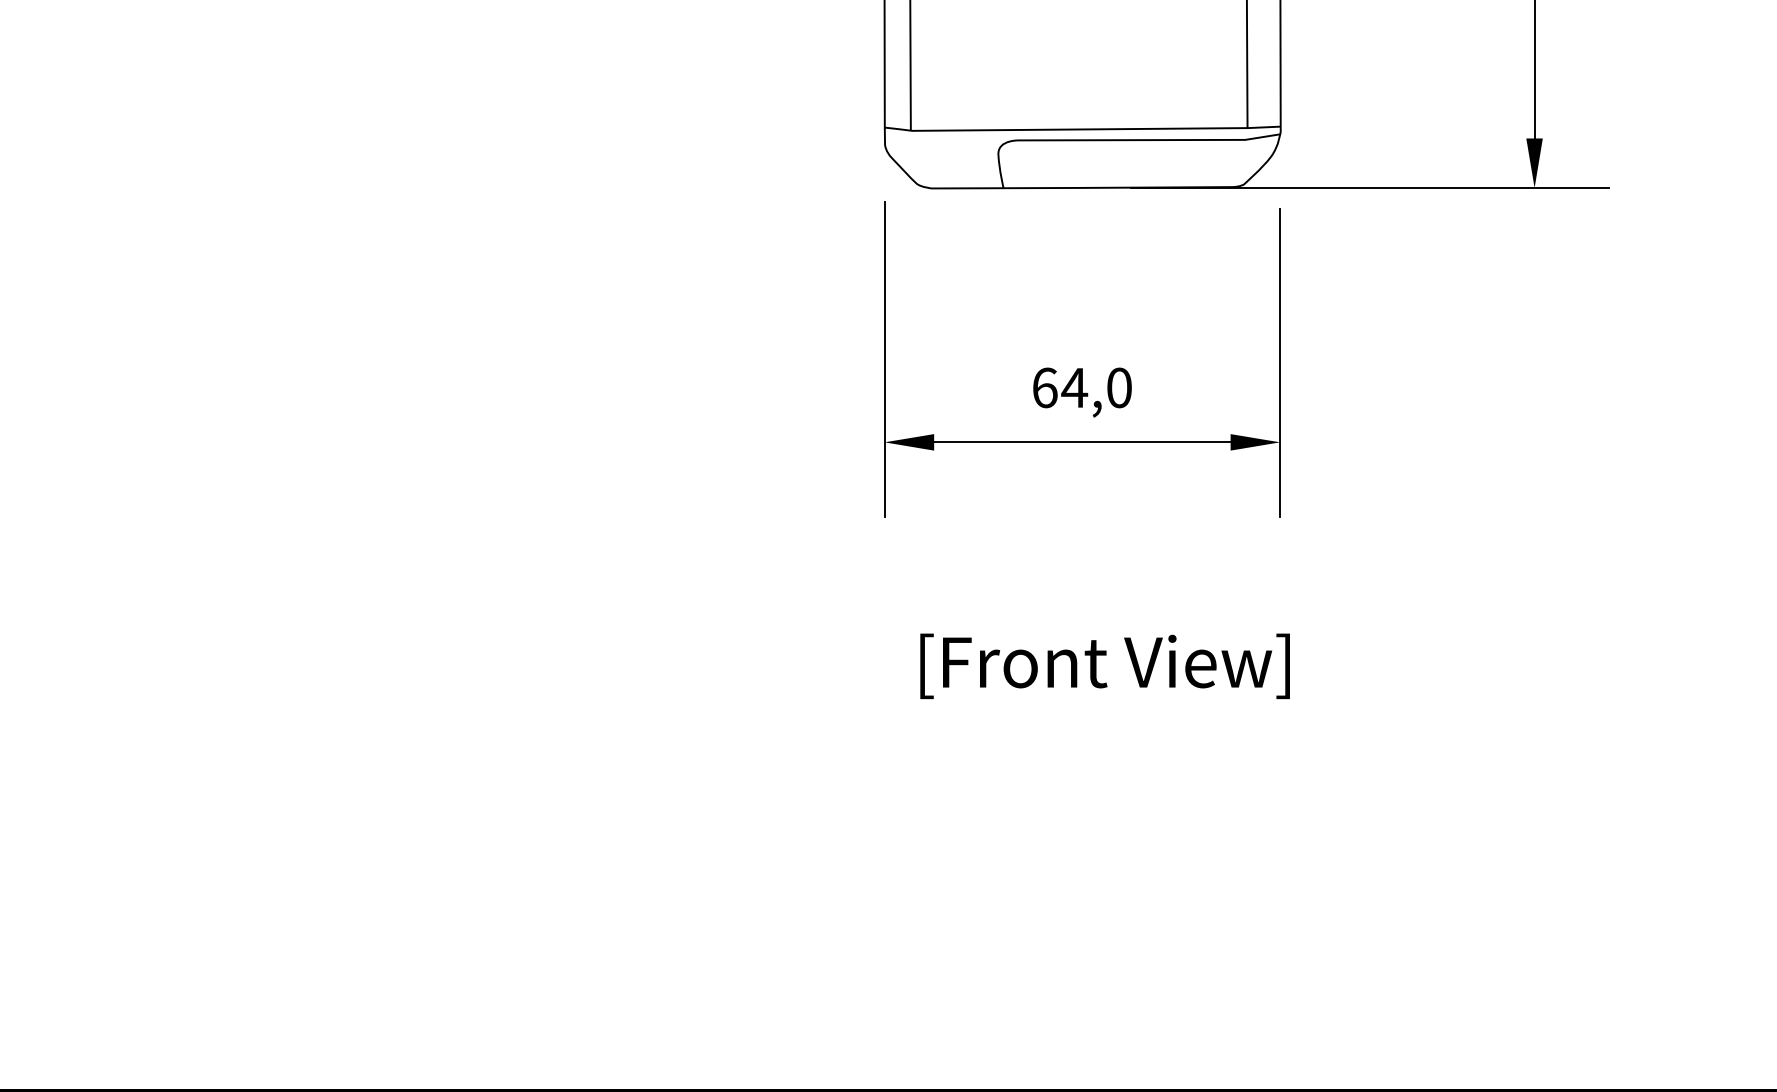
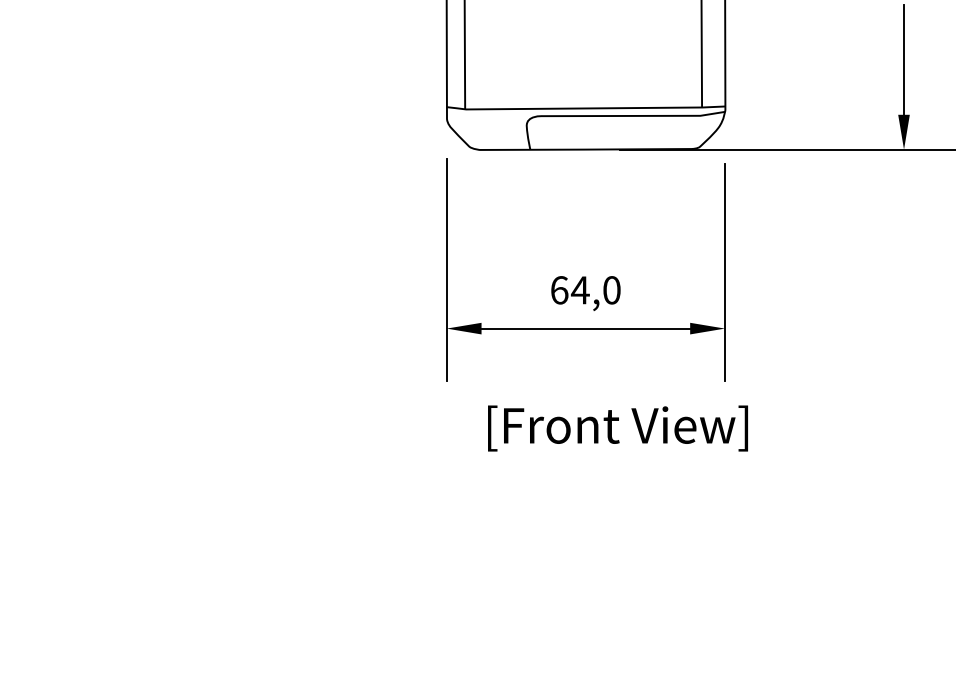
text: (1104, 666) -> (617, 428), moved

